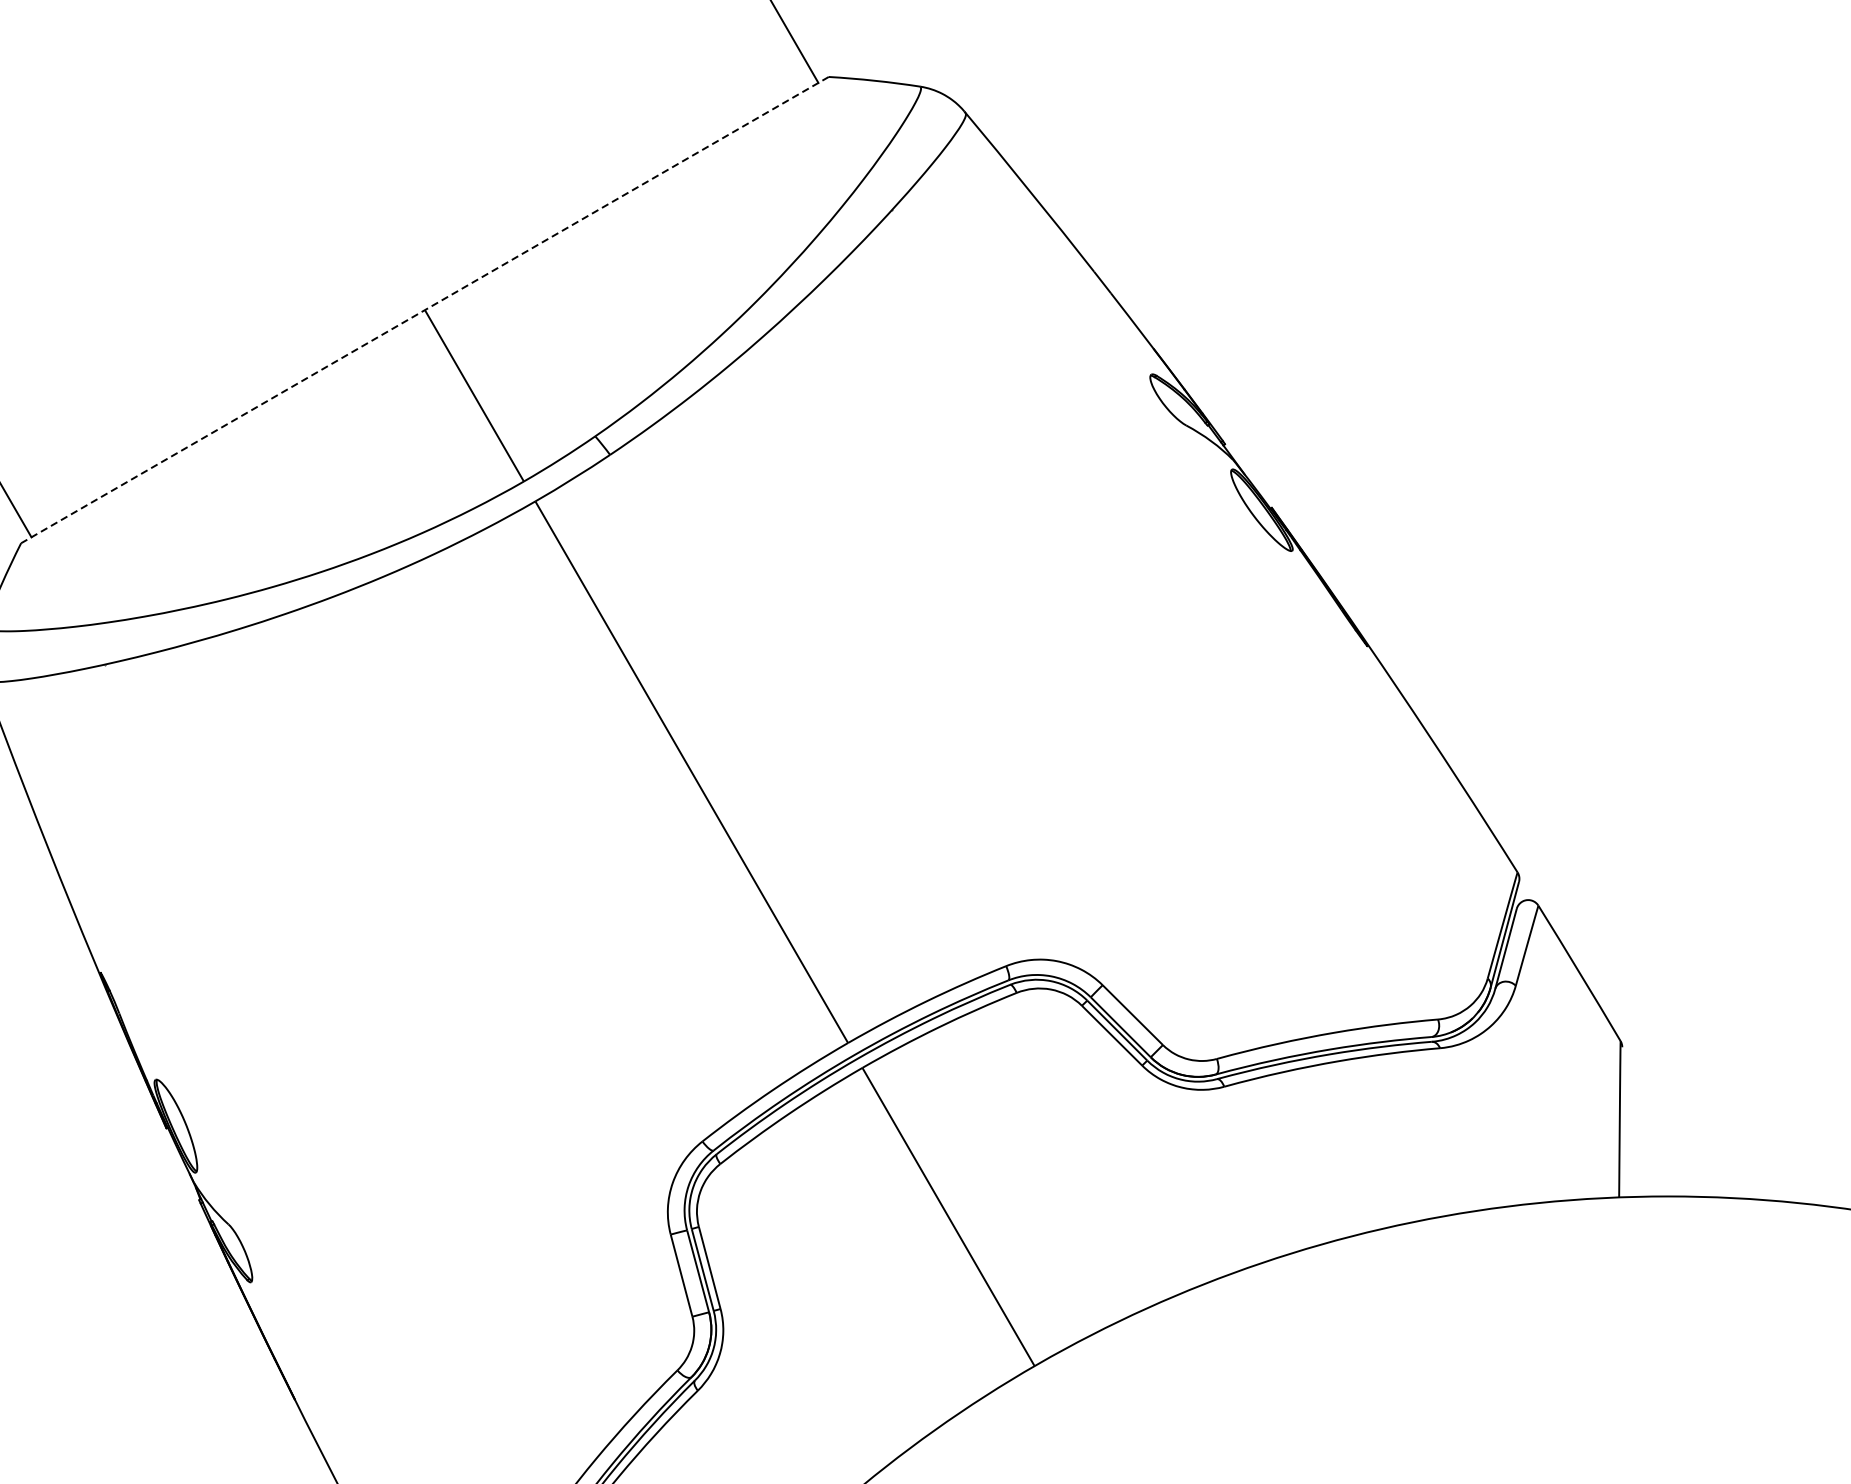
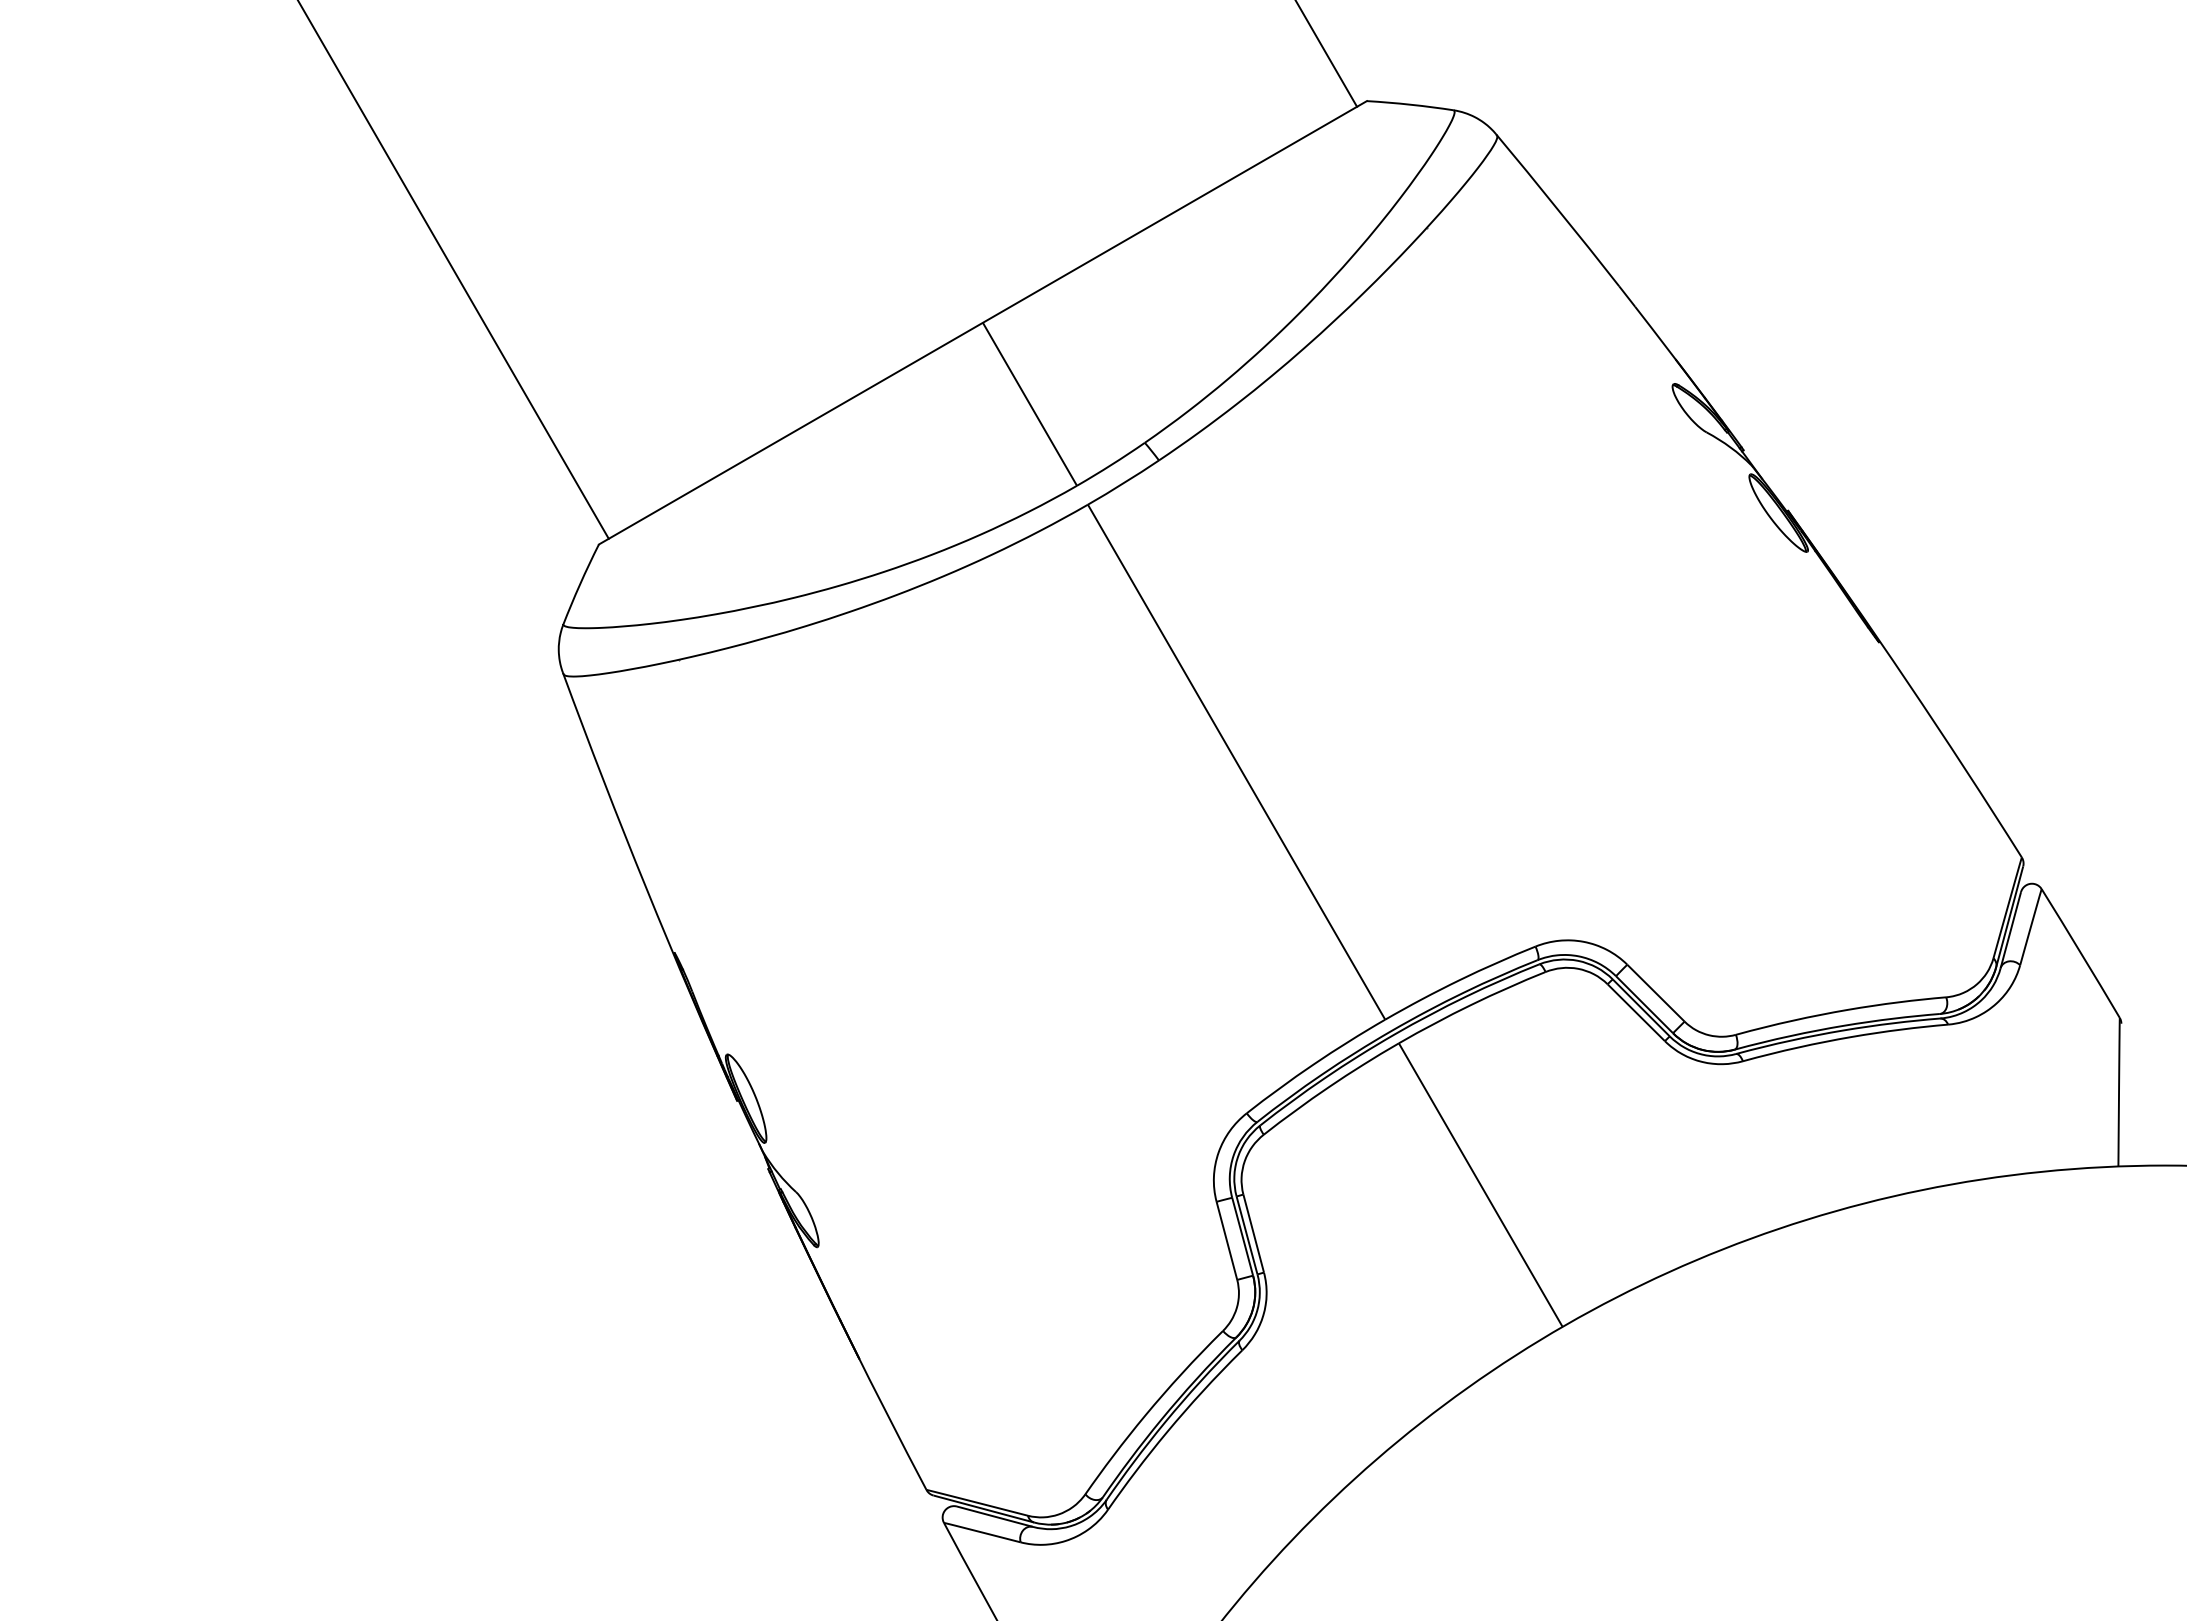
line: (424, 310) -> (982, 323), dashed -> solid

